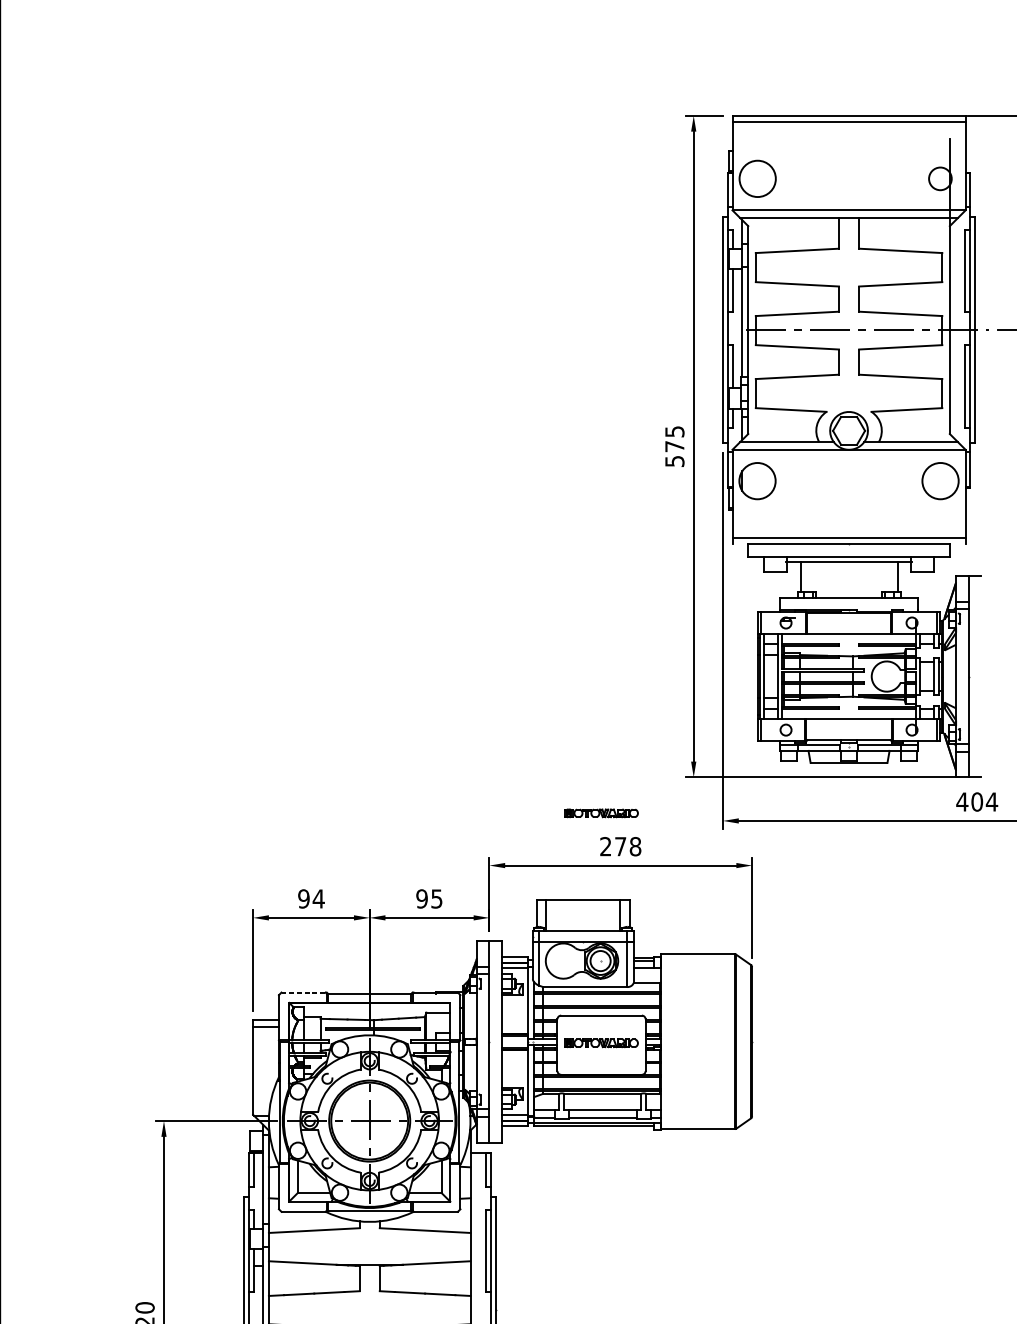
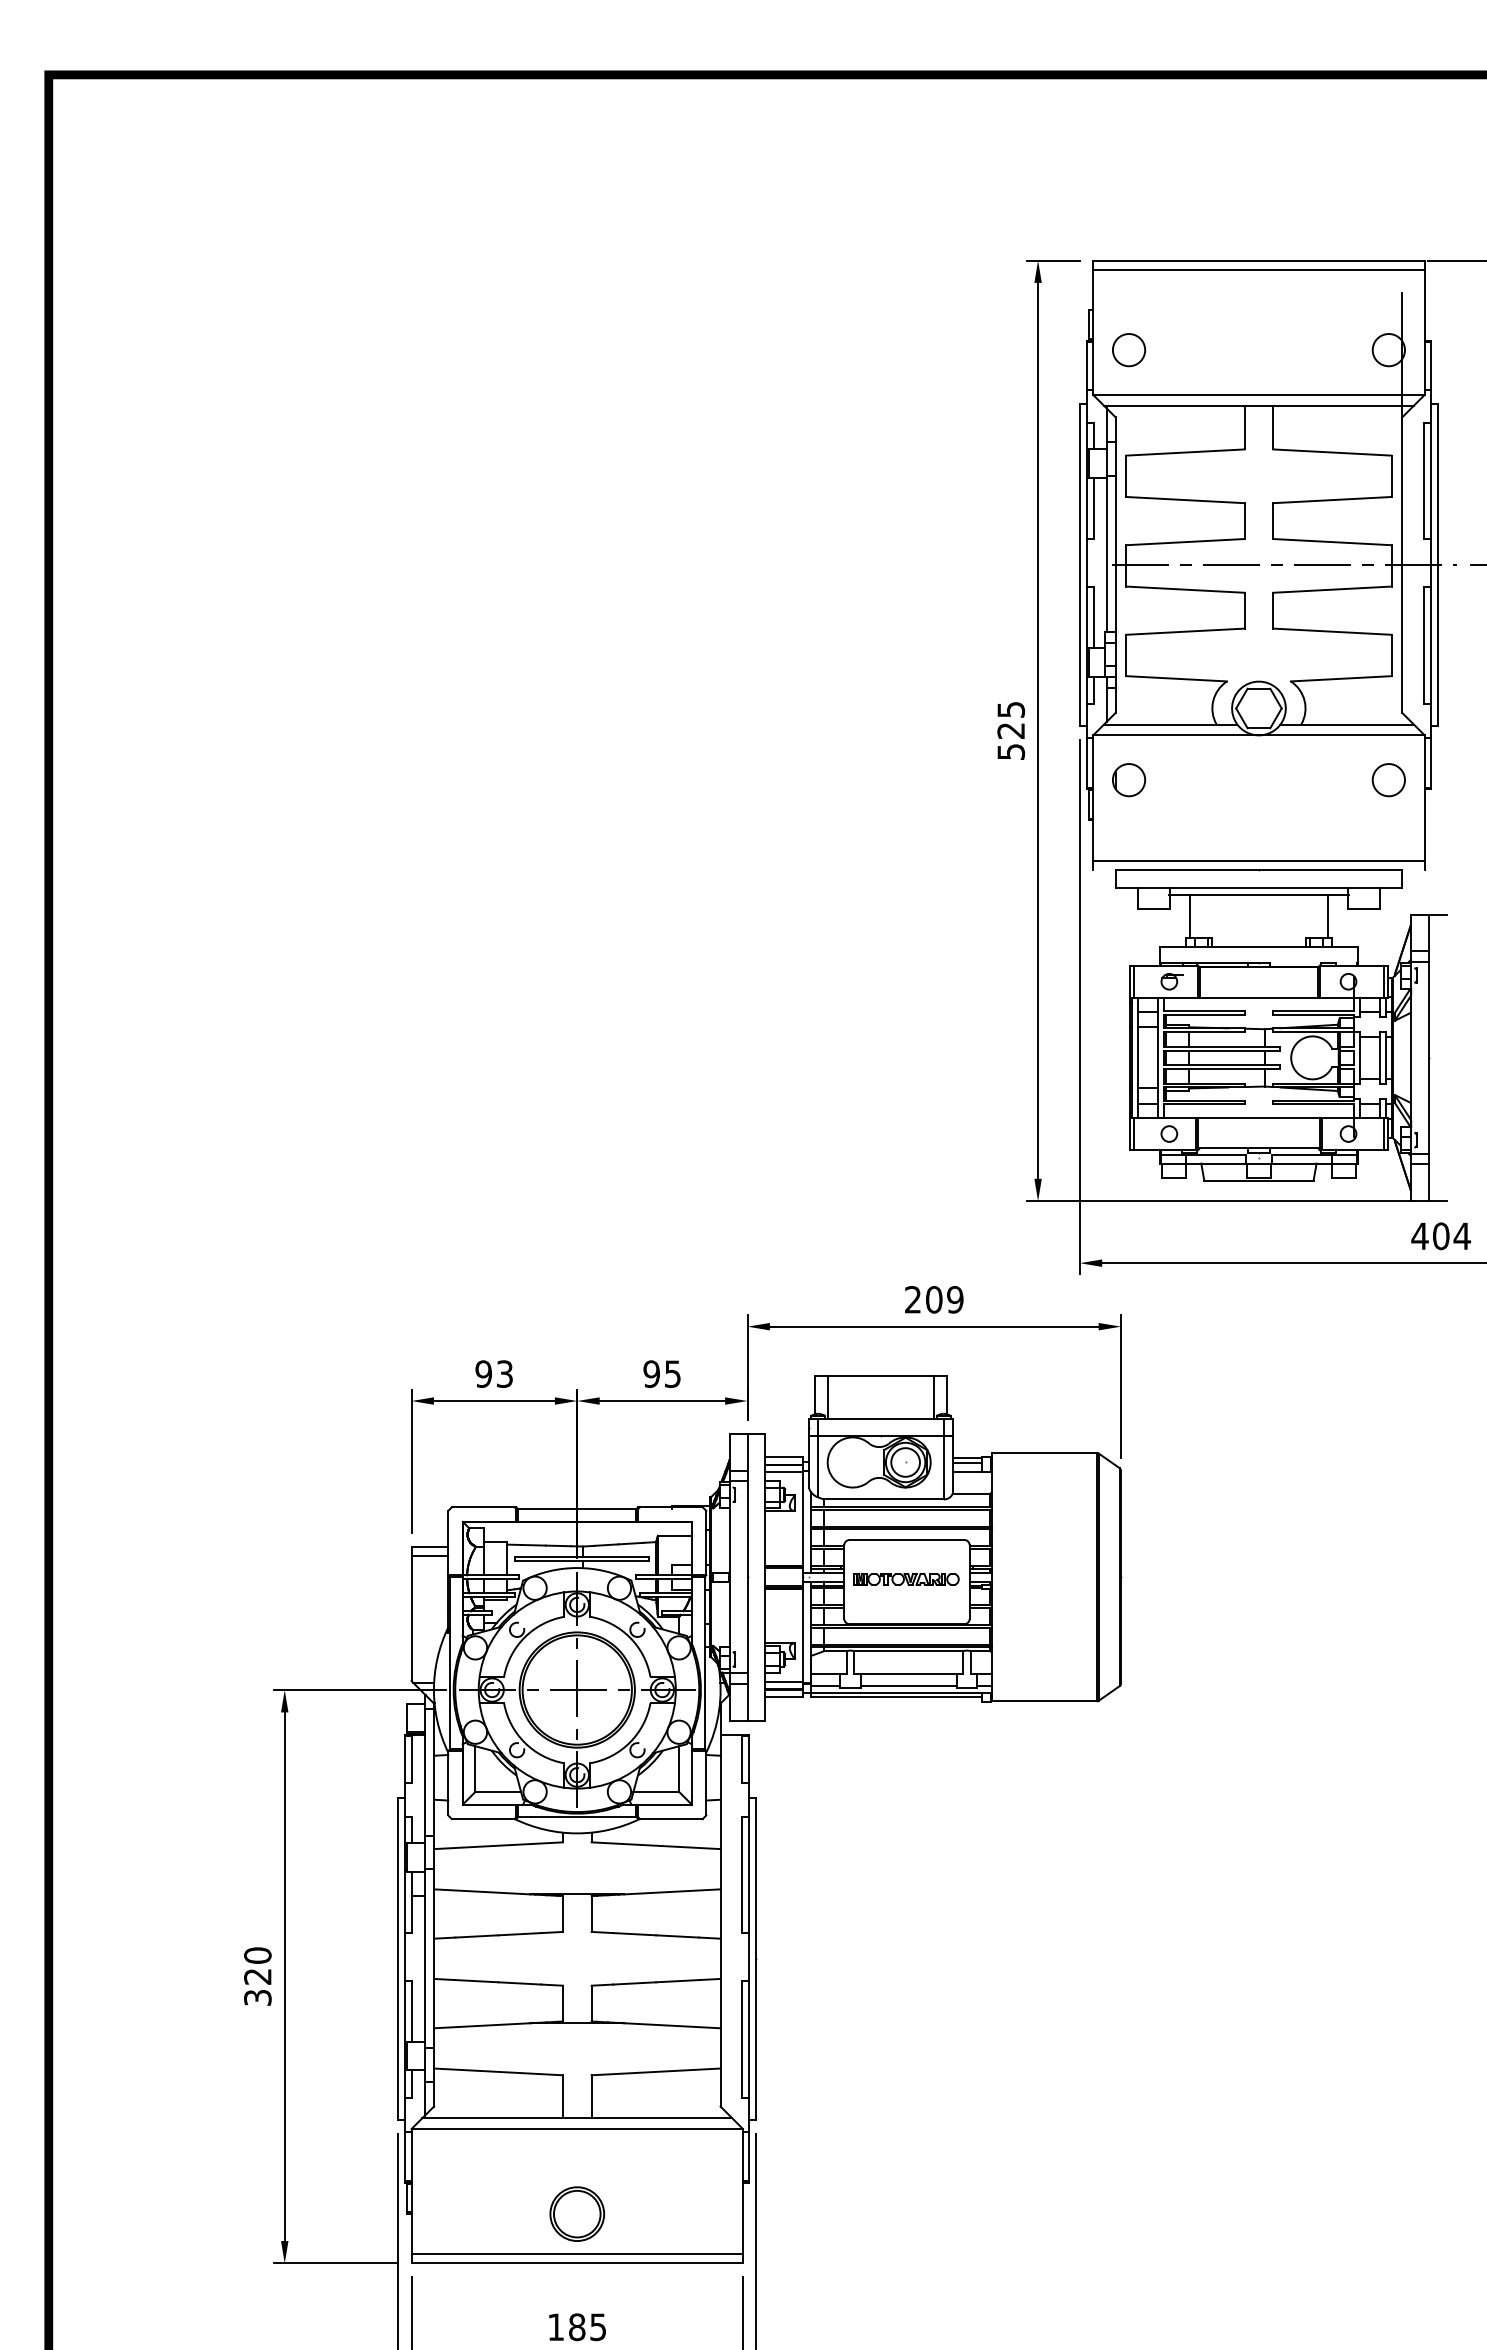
circle: (757, 179) -> (1128, 350), size x0.62
text: (674, 446) -> (1010, 730), 575 -> 525
part: (758, 481) -> (1129, 780), size x0.62
circle: (940, 481) -> (1388, 780), size x0.62
part: (601, 813) -> (906, 1252), removed
text: (627, 846) -> (944, 1299), 278 -> 209
text: (318, 899) -> (504, 1374), 94 -> 93
line: (304, 992) -> (484, 1507), dashed -> solid

